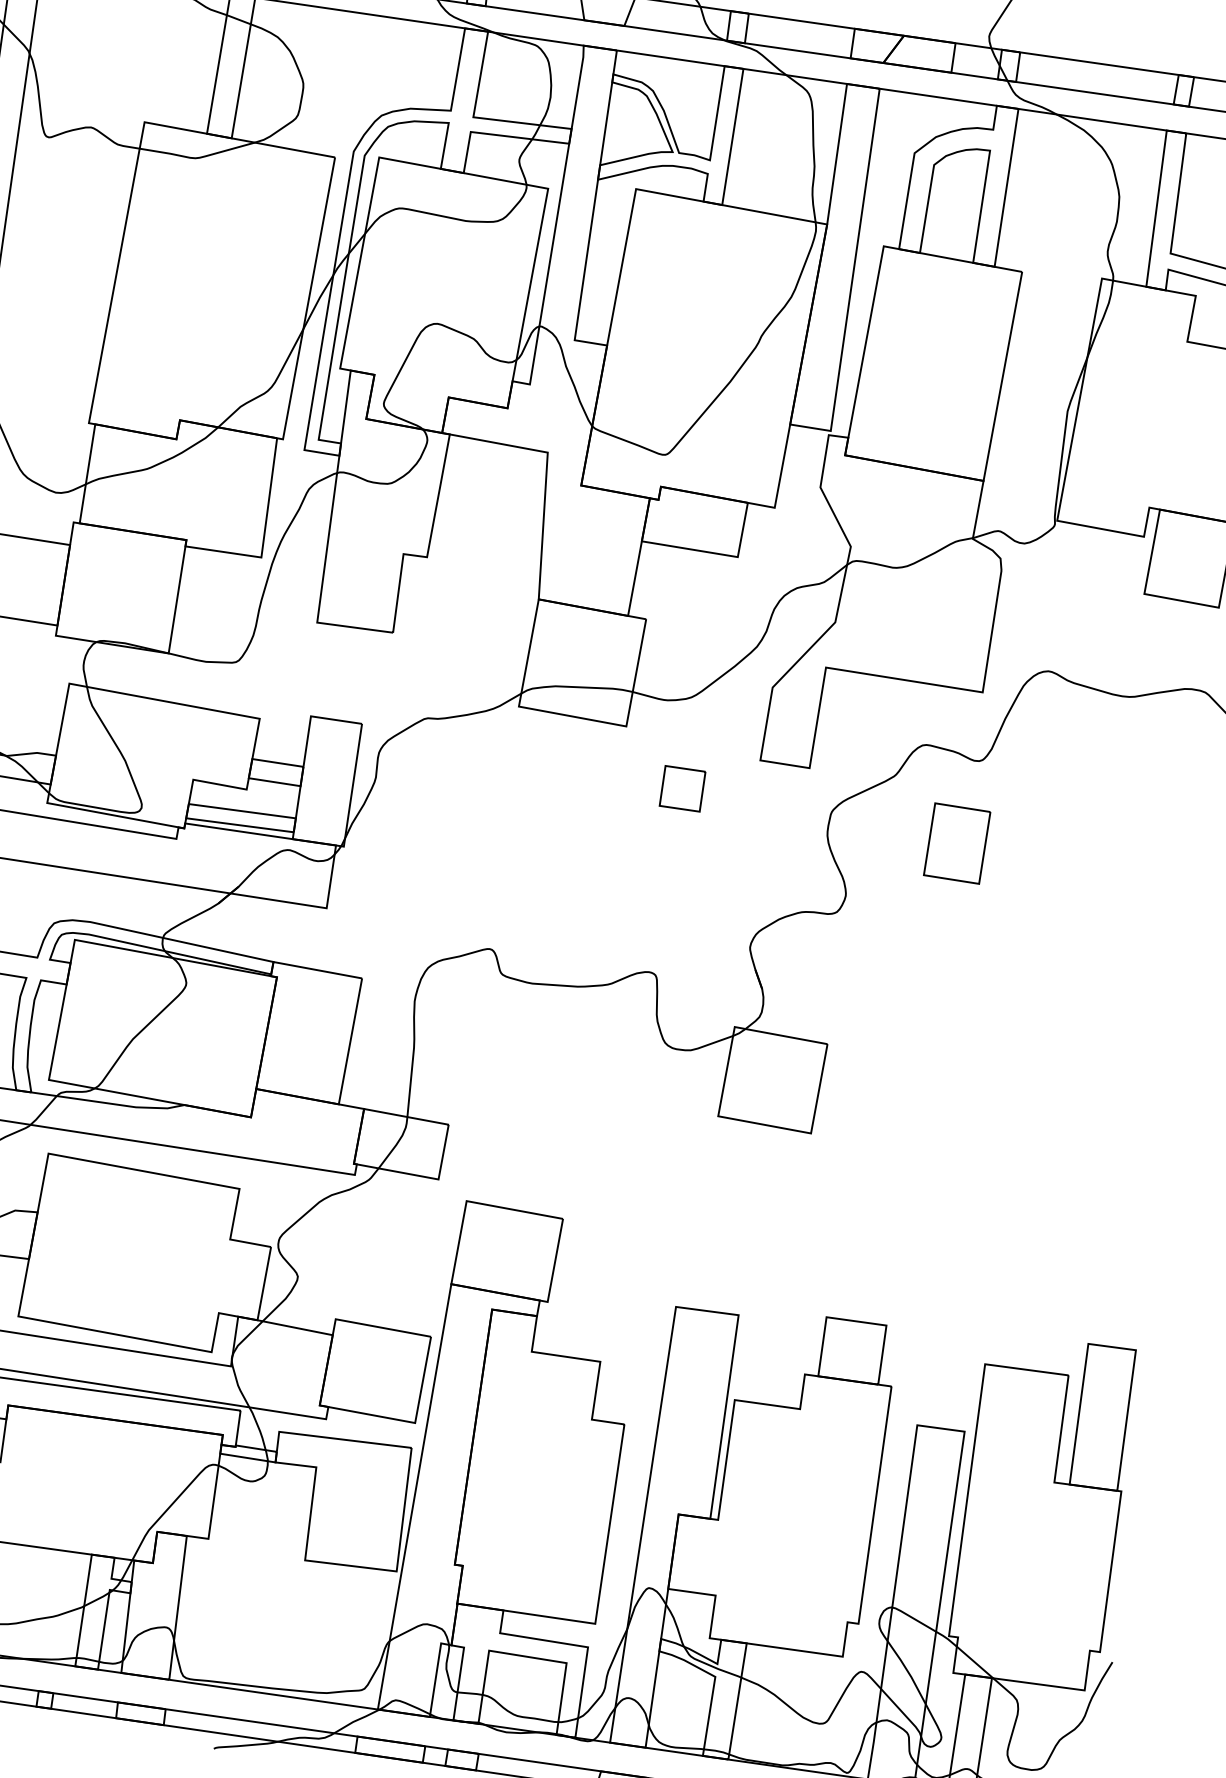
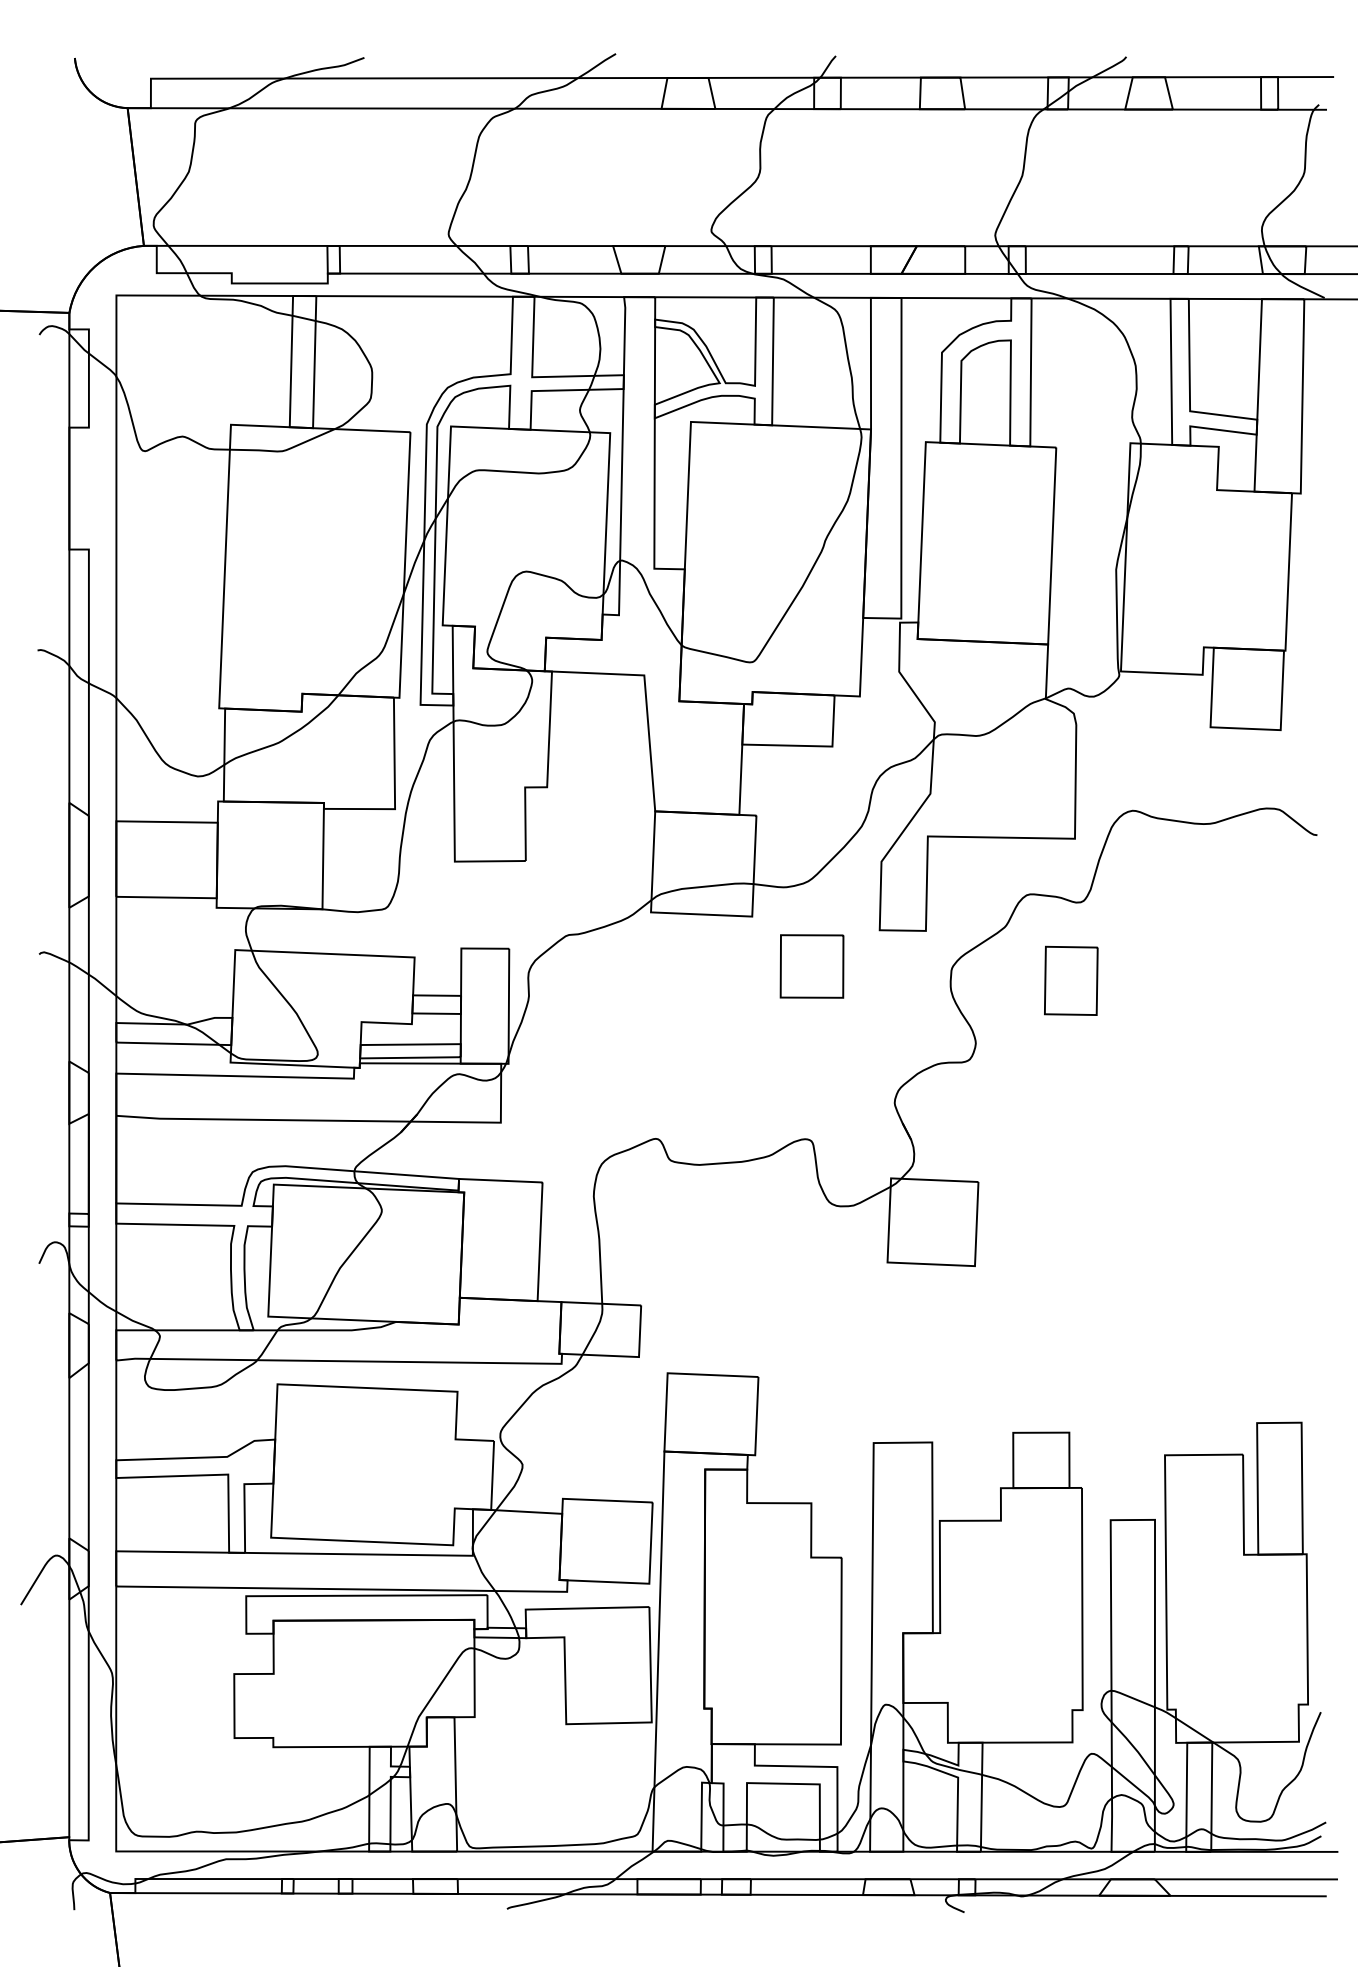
part: (682, 788) -> (811, 966), size x1.67

